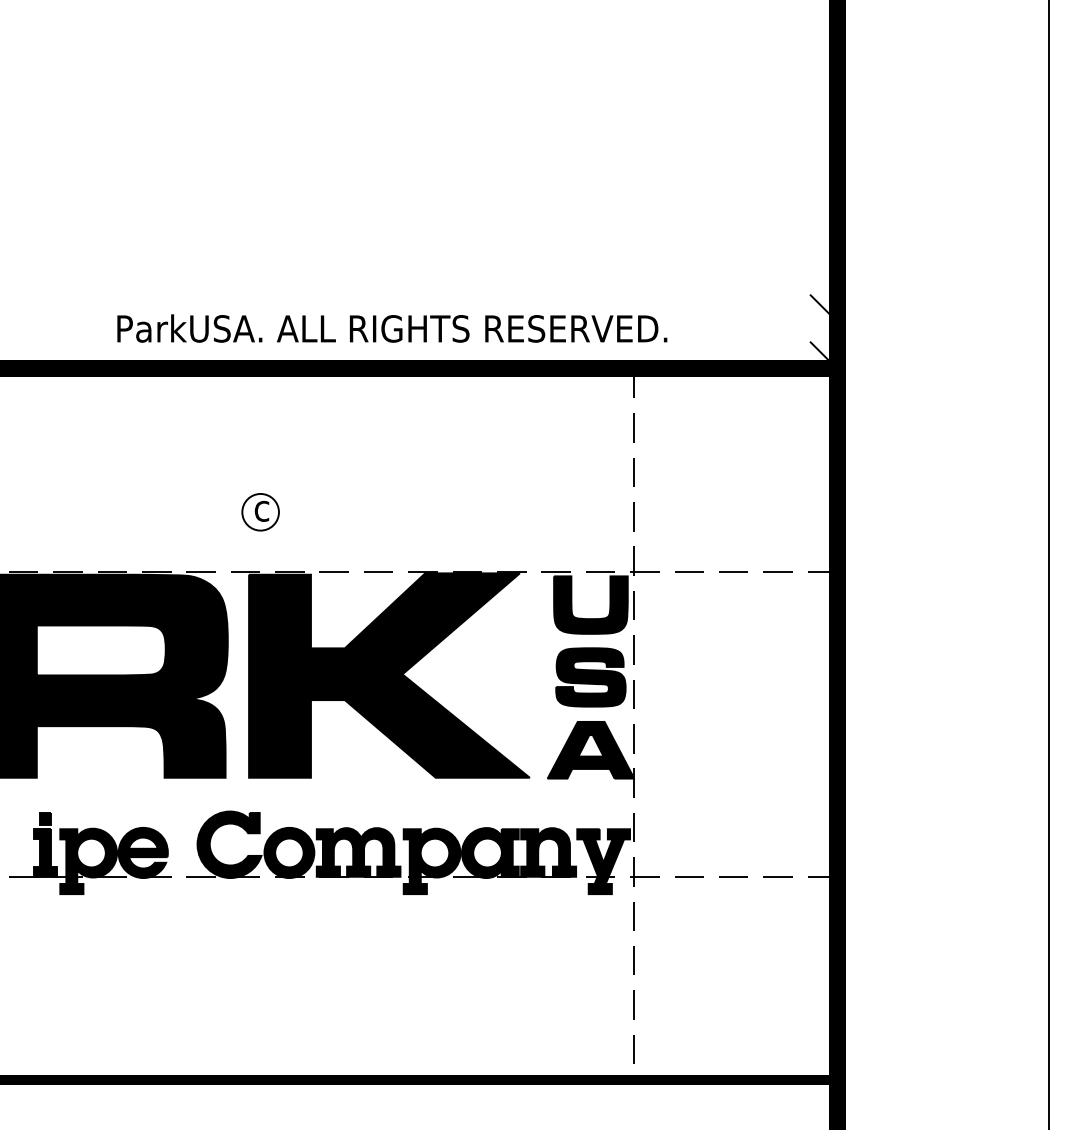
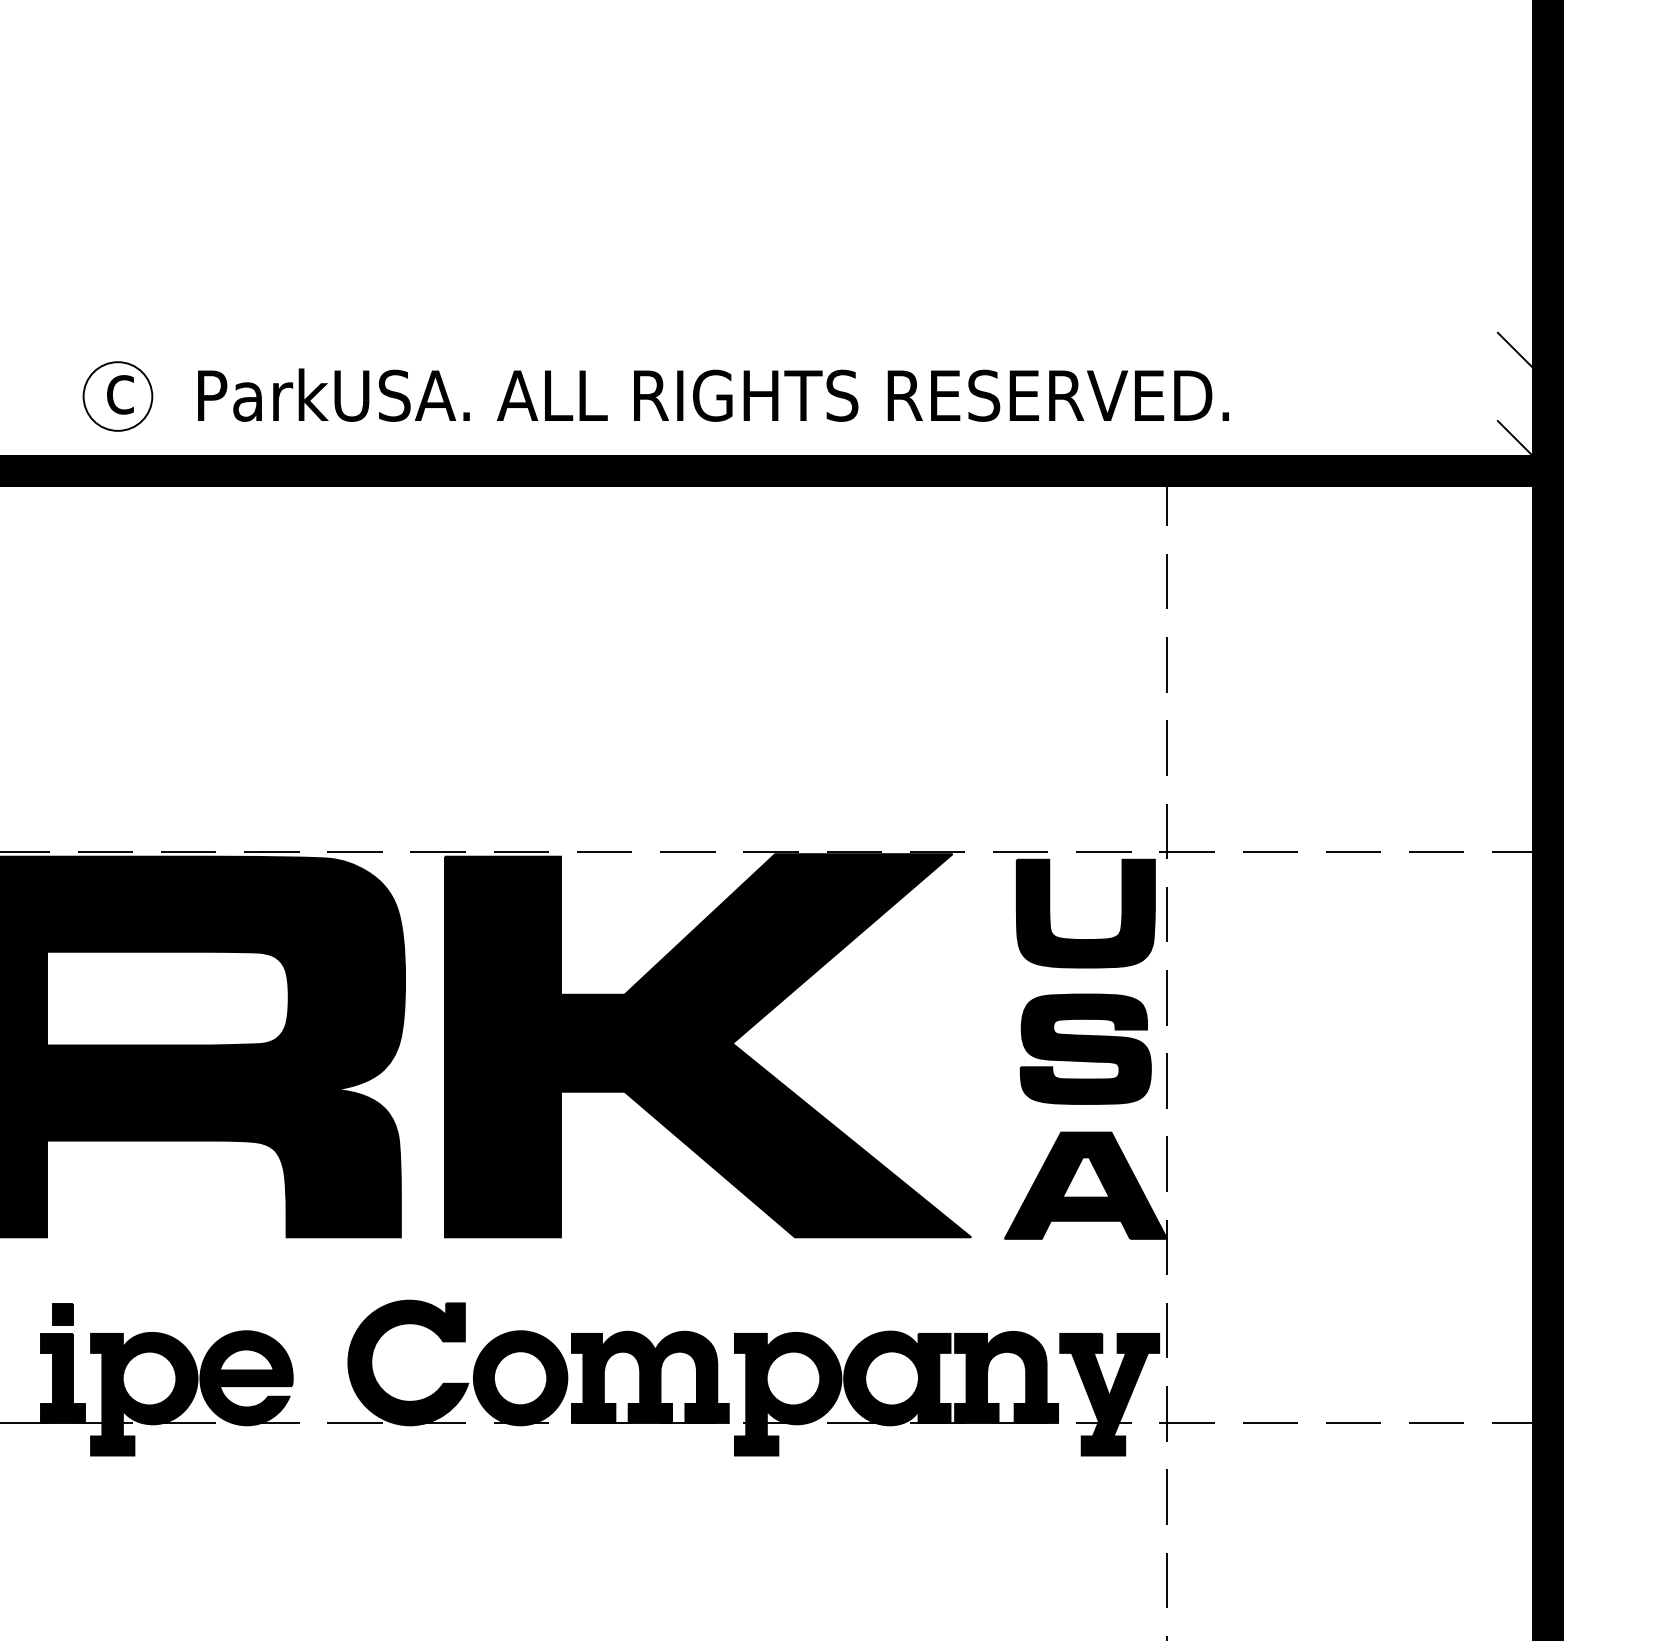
part: (260, 512) -> (117, 396), moved

